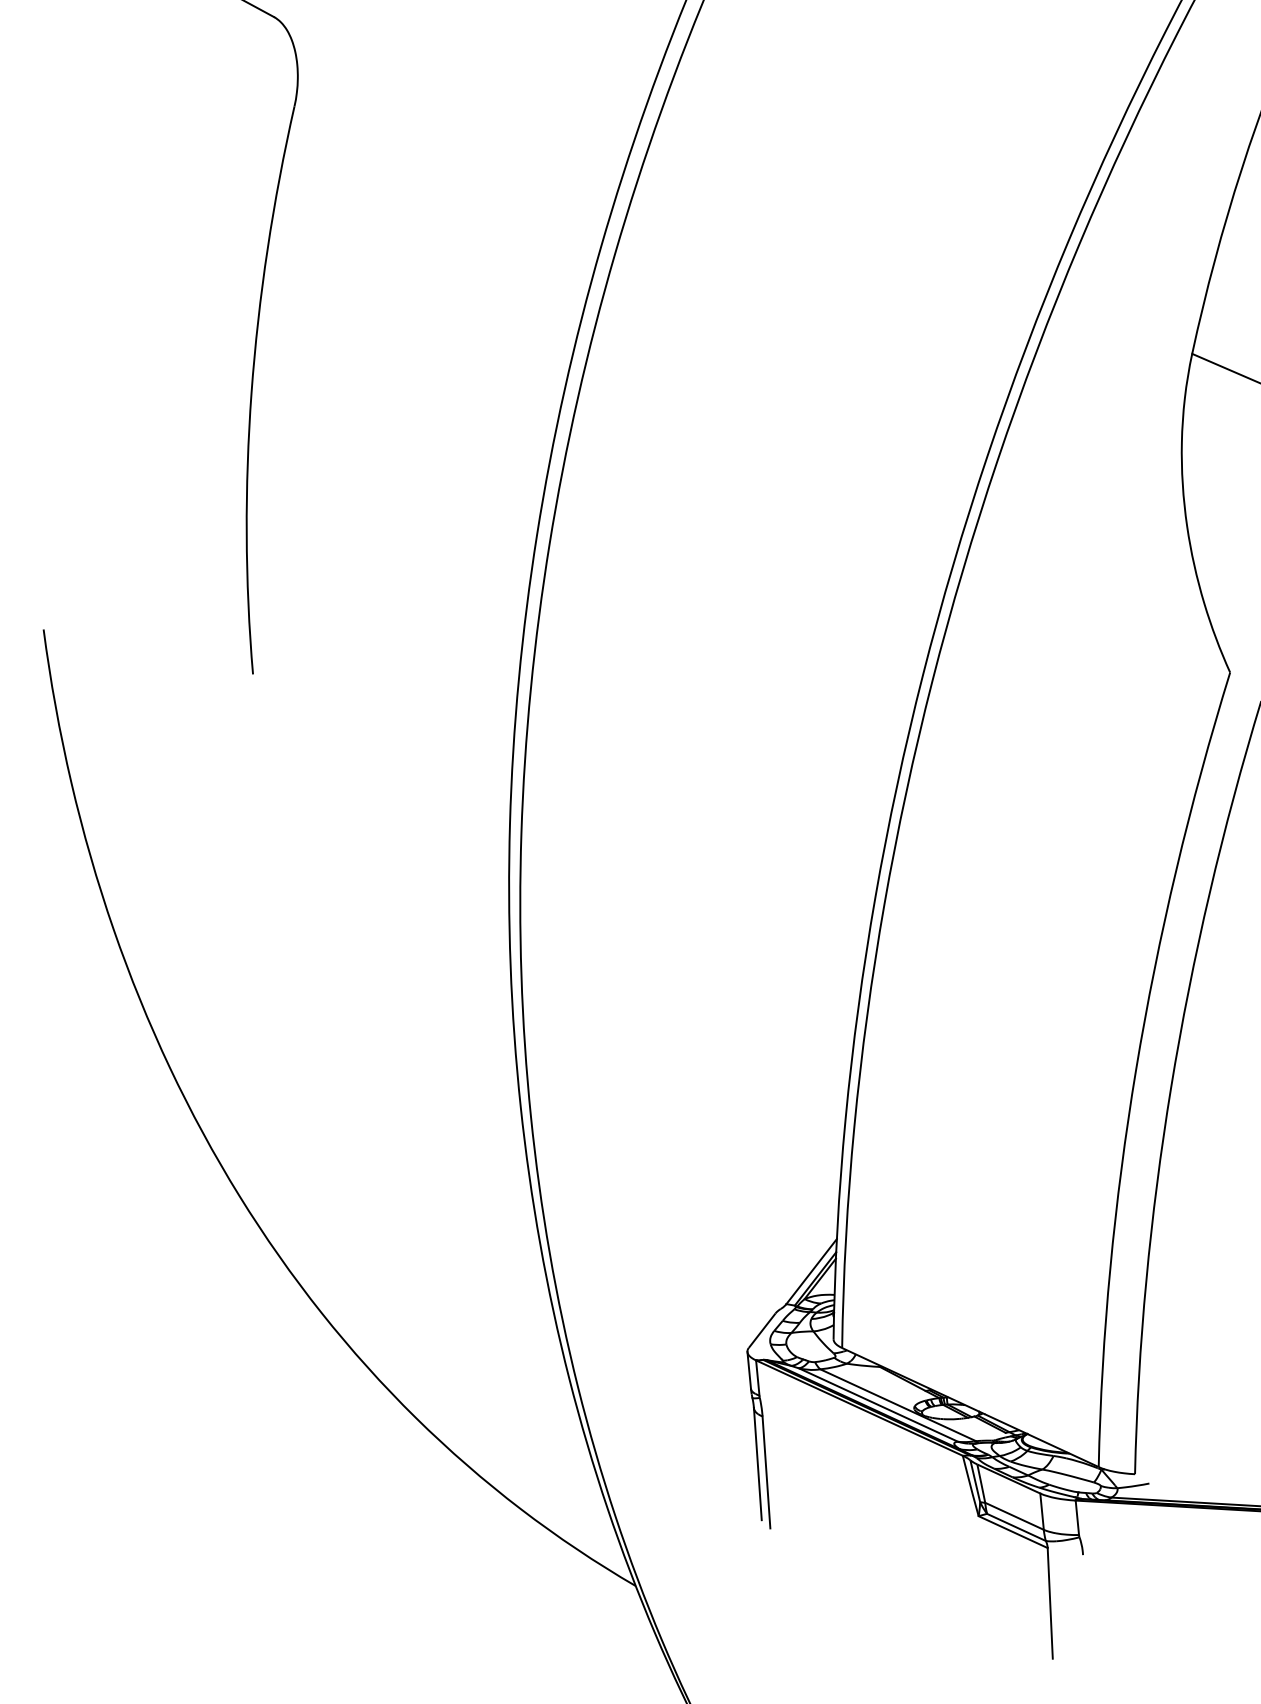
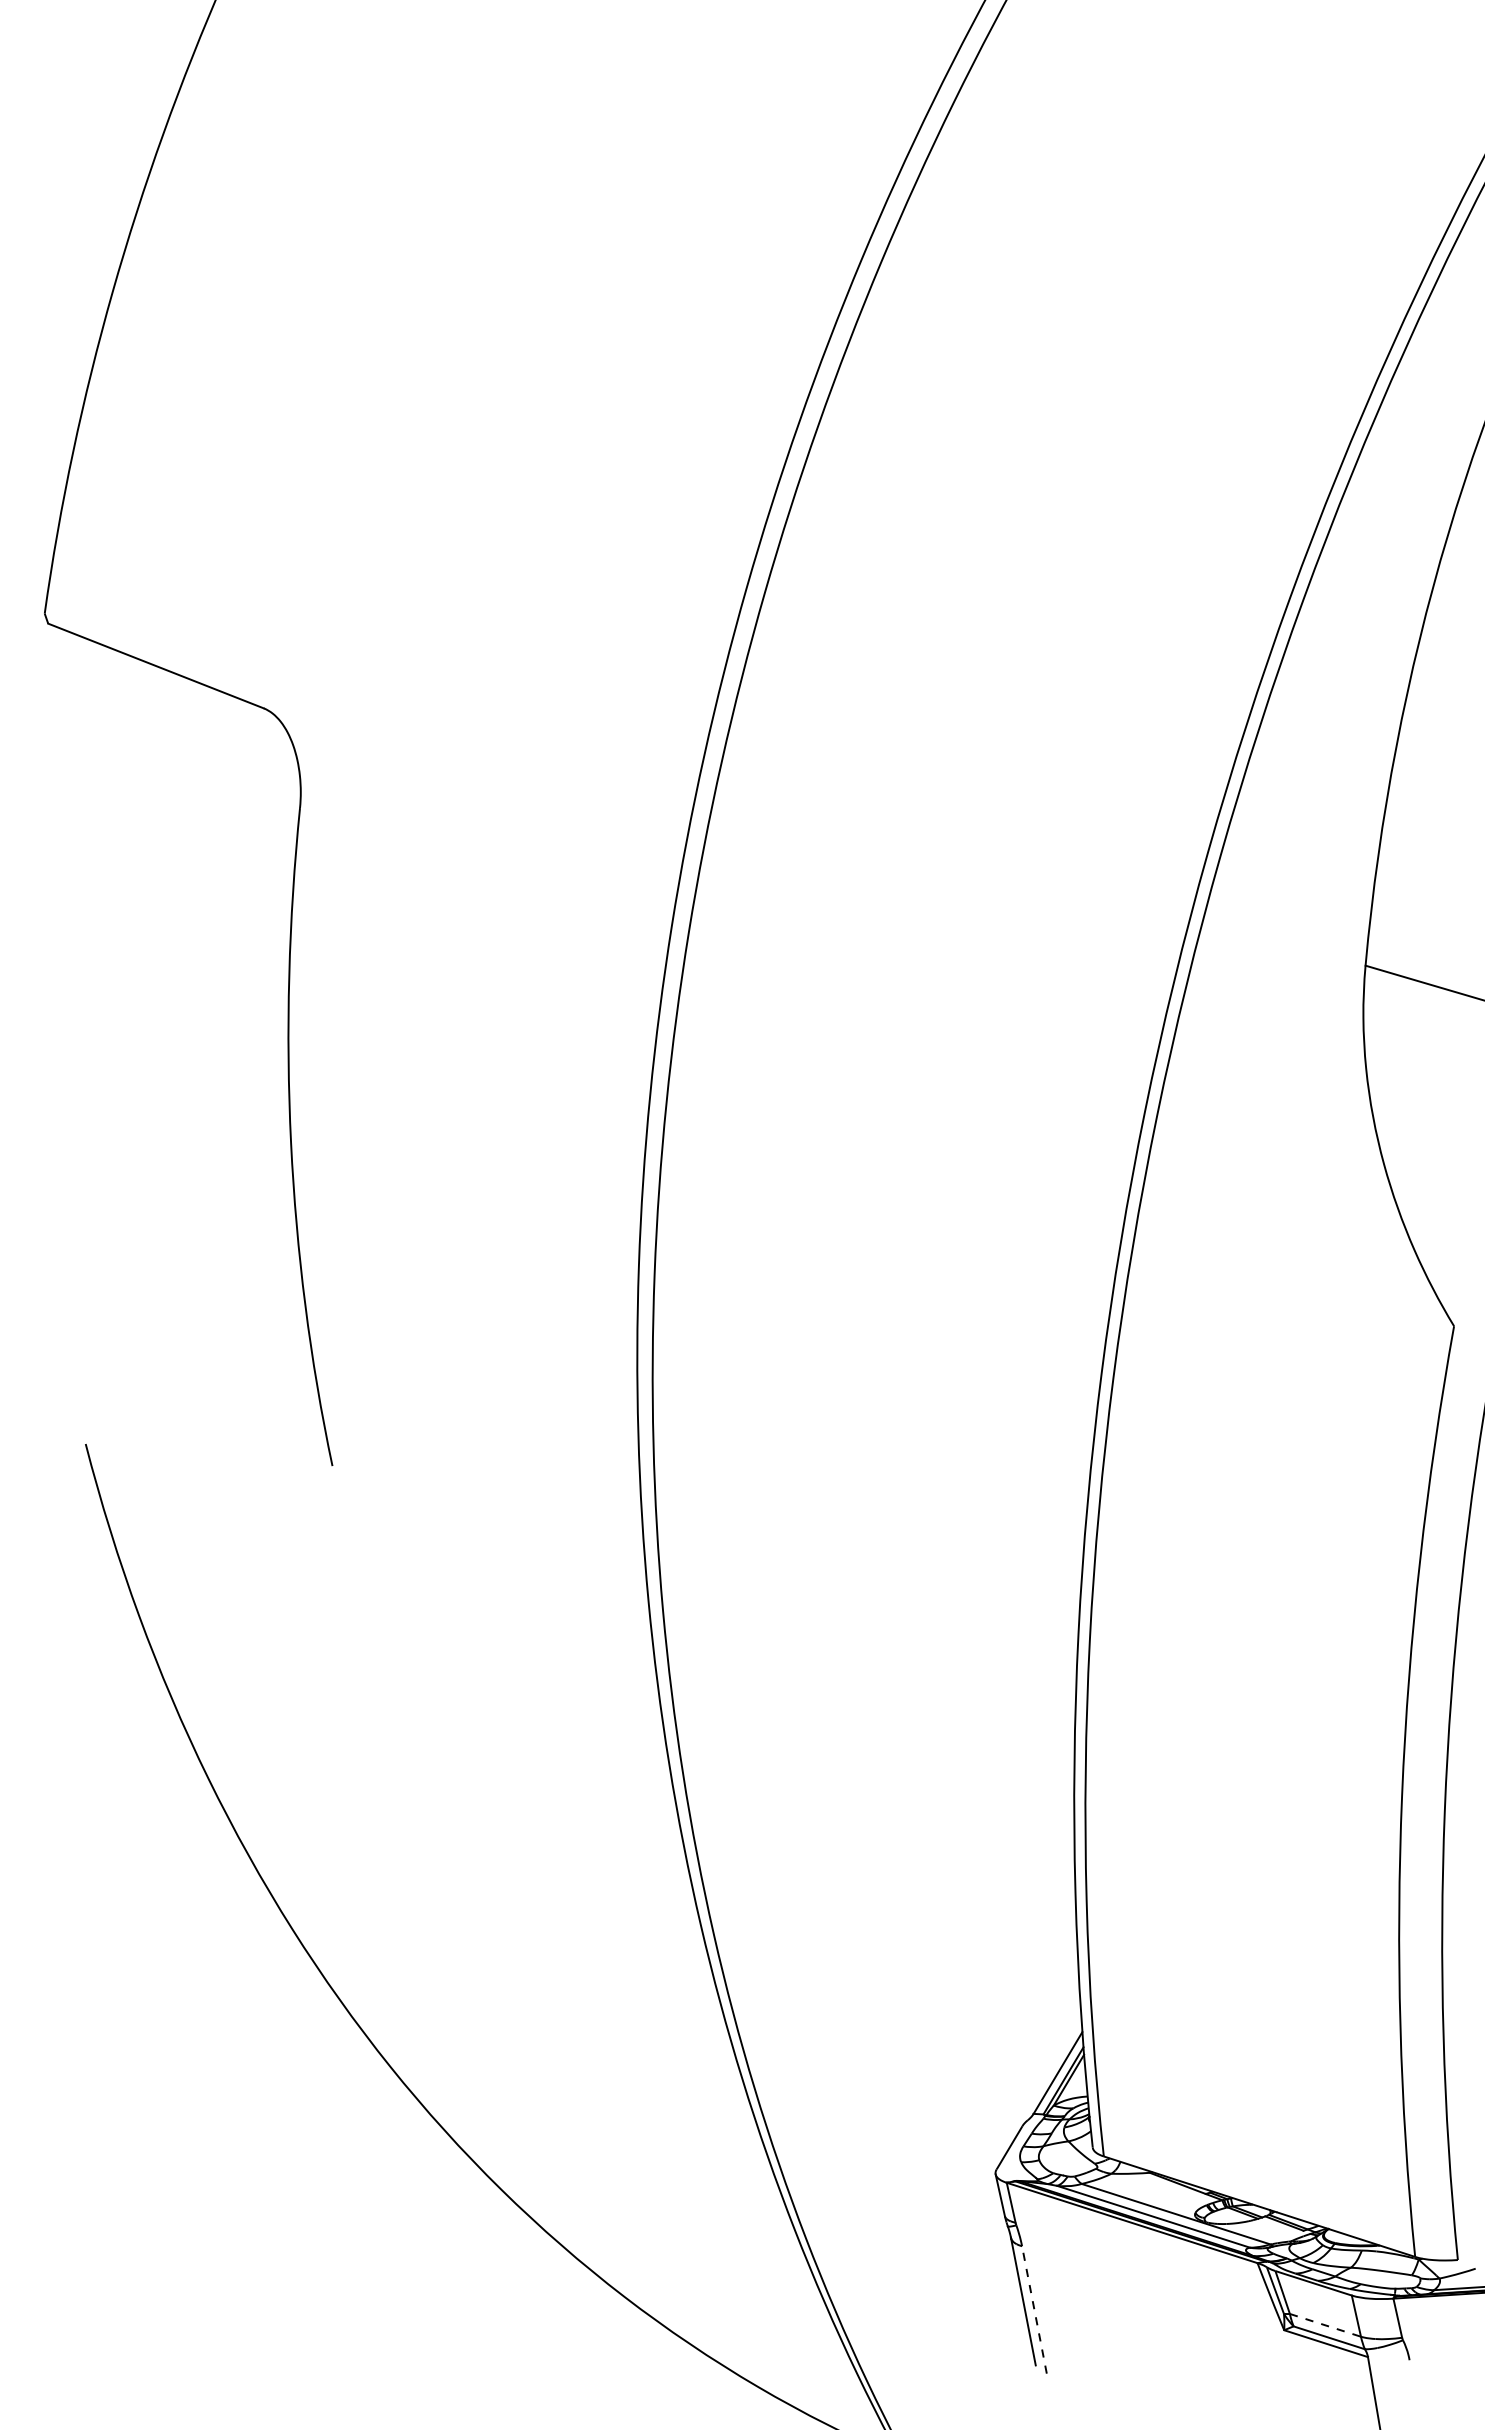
line: (766, 1472) -> (1034, 2309), solid -> dashed
line: (1014, 1516) -> (1325, 2325), solid -> dashed

